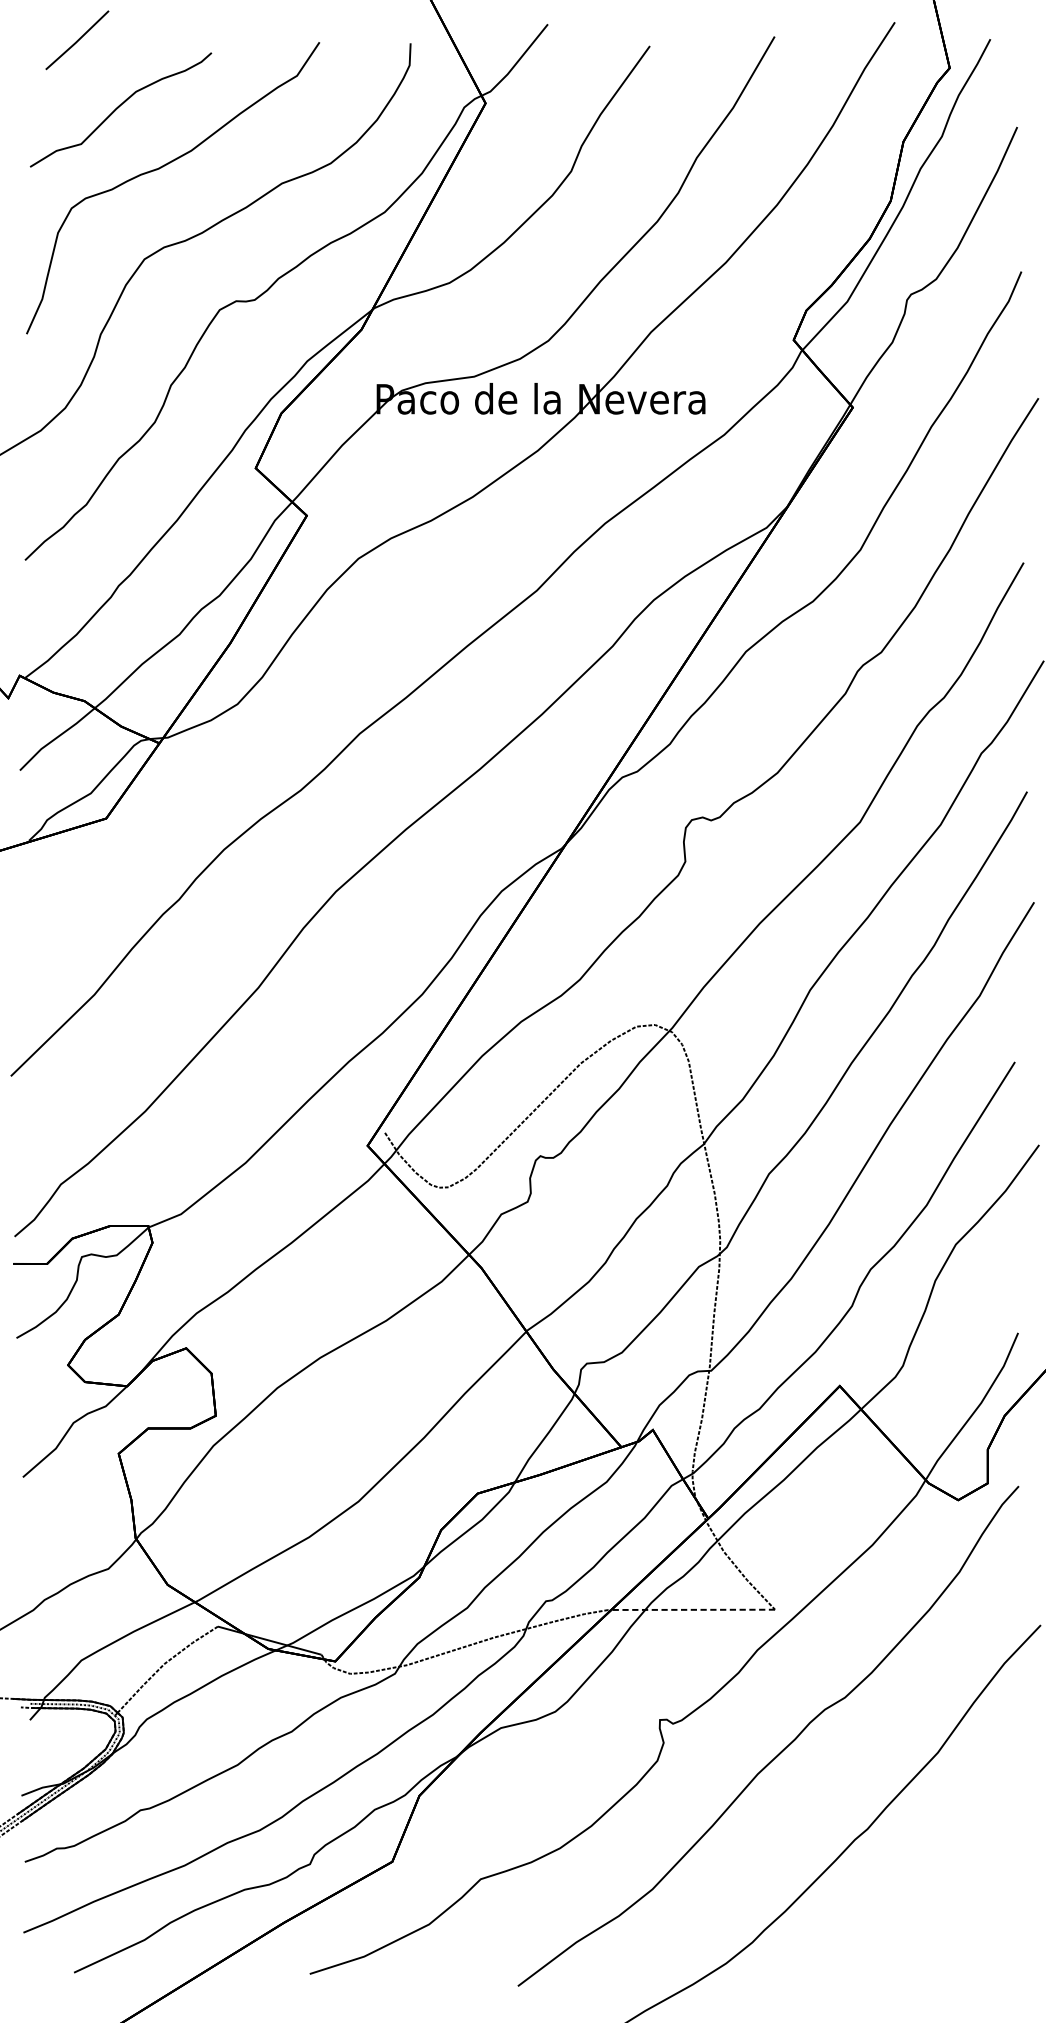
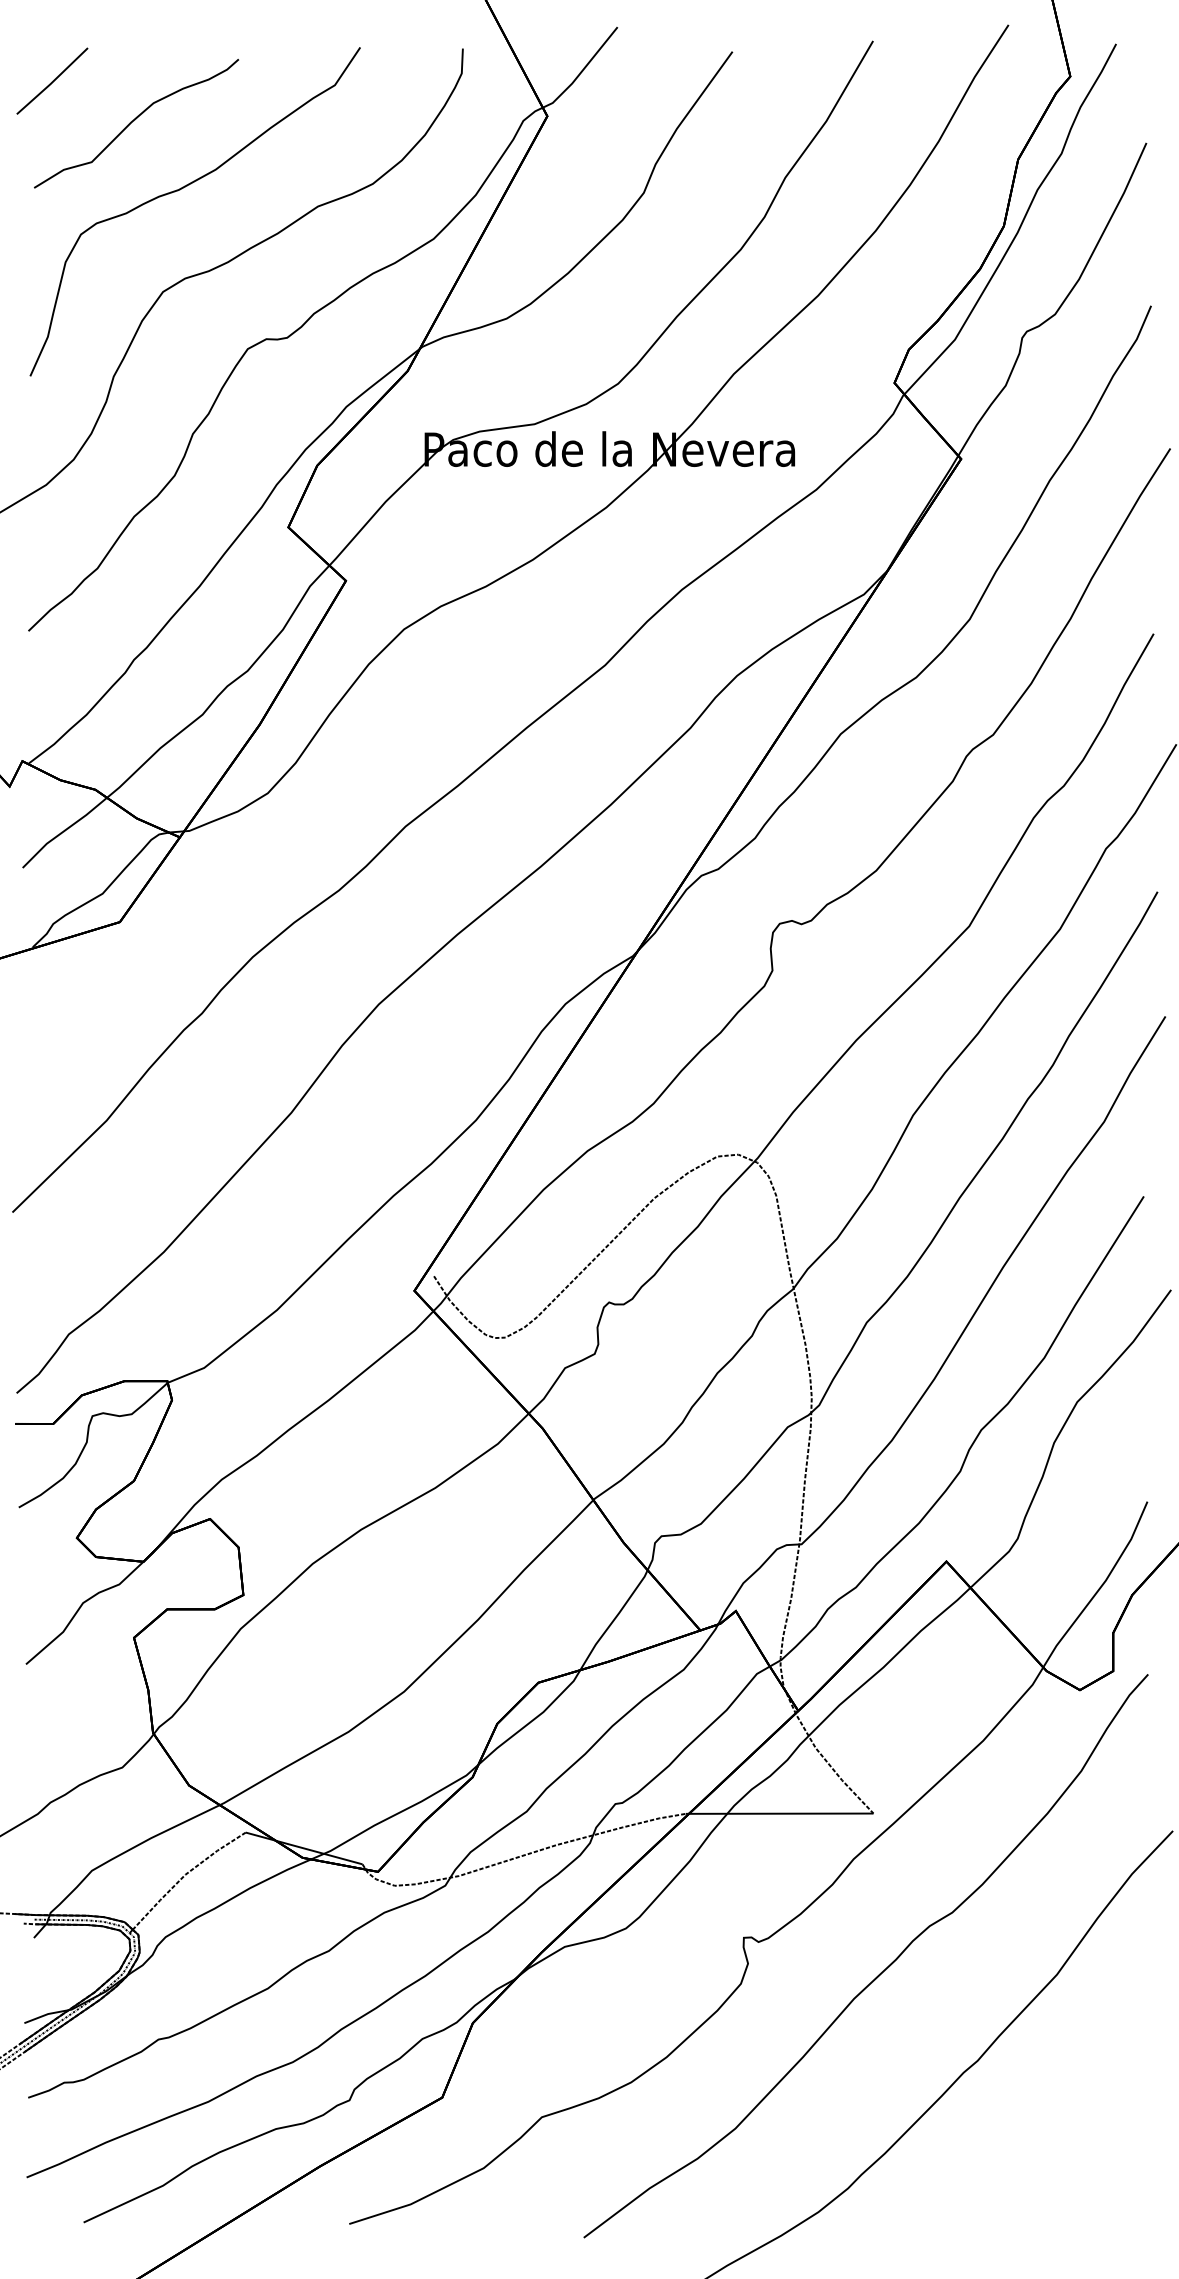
line: (77, 39) -> (52, 80), moved
line: (691, 1609) -> (779, 1813), dashed -> solid

